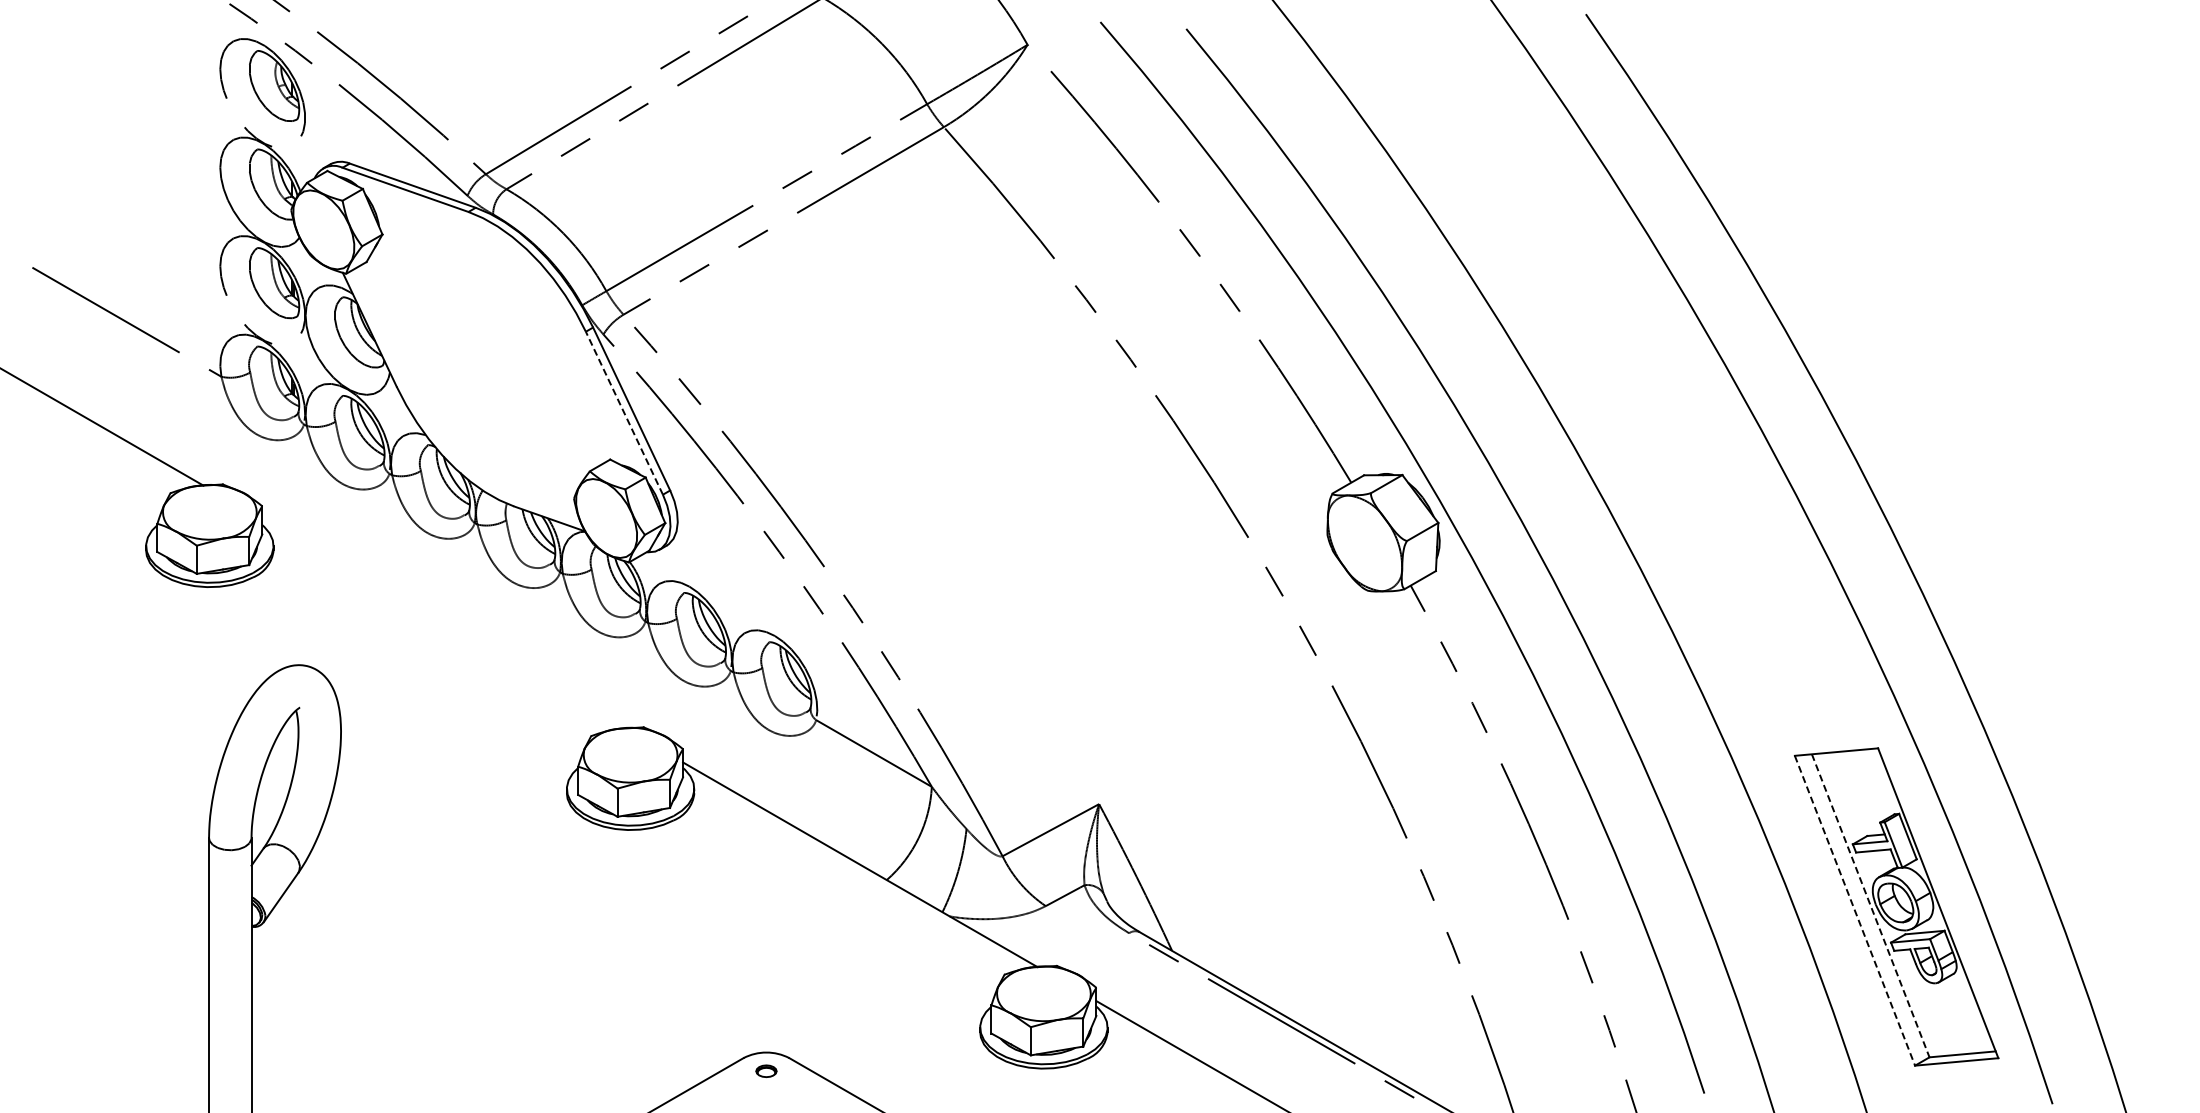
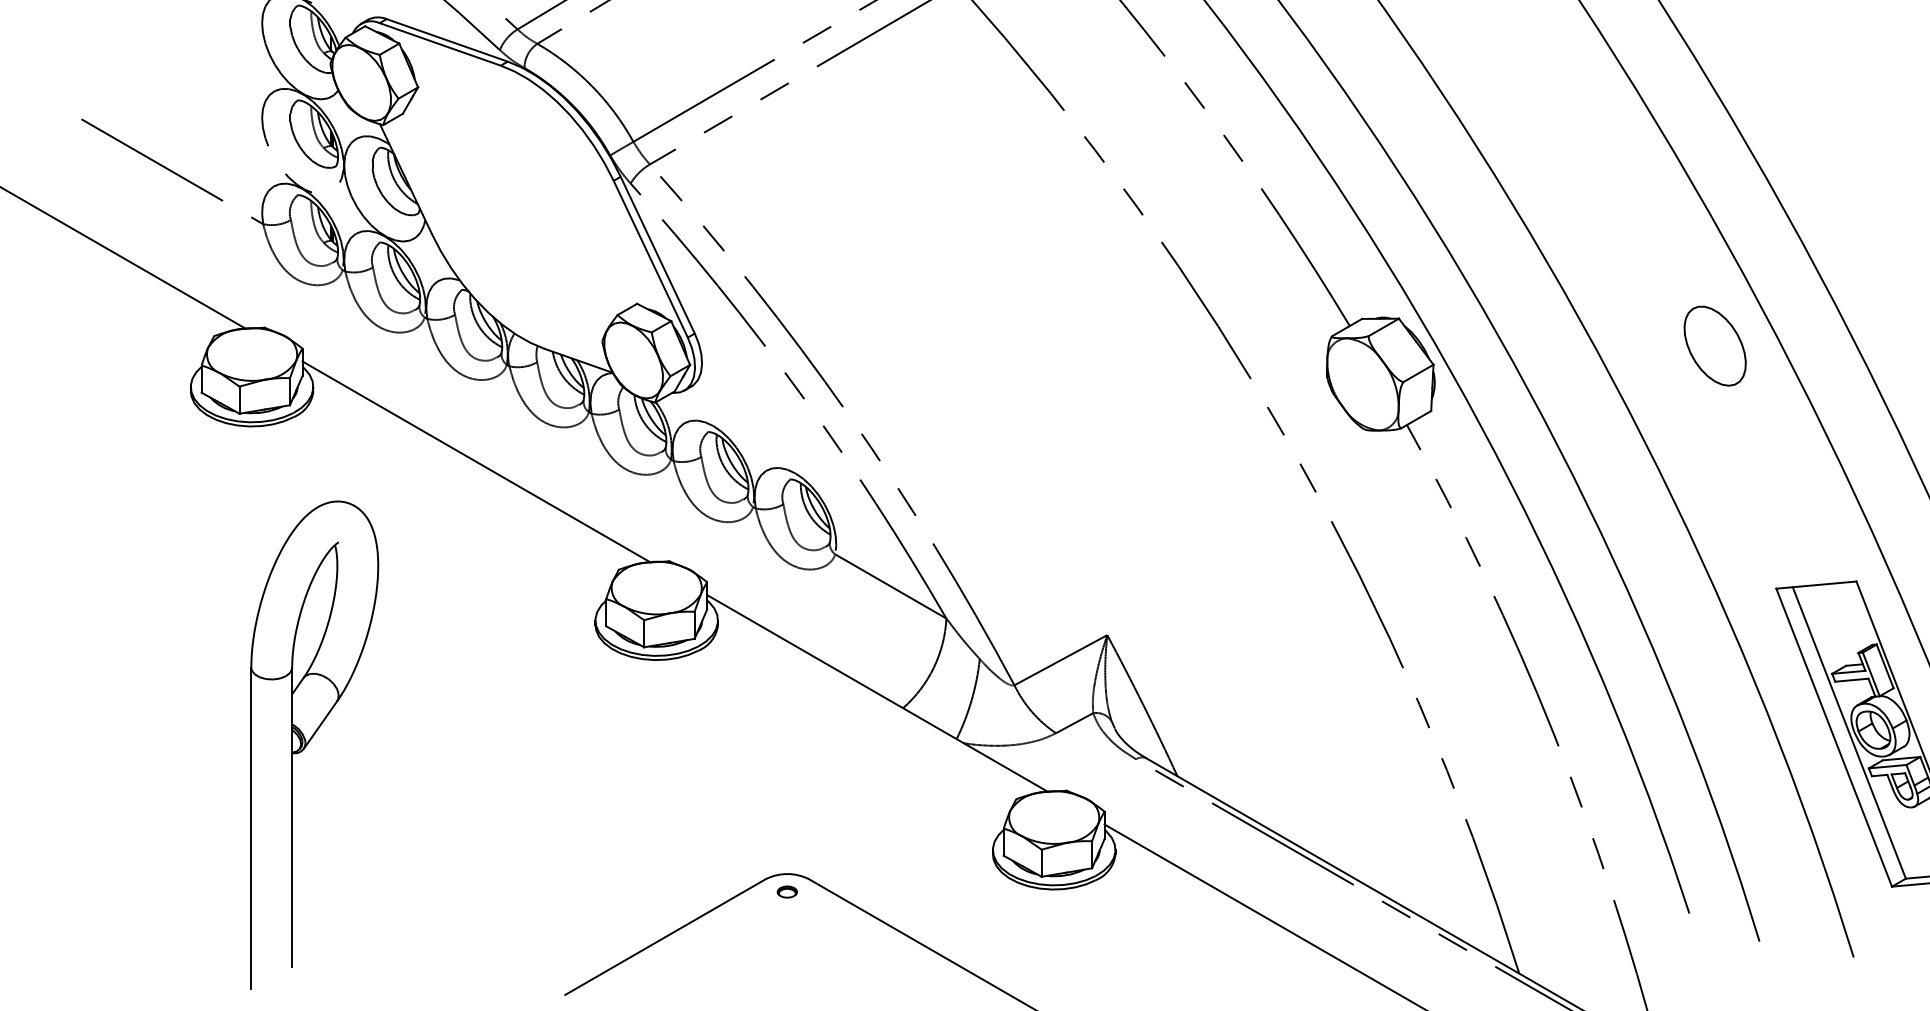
line: (624, 412) -> (650, 258), dashed -> solid
part: (1730, 503) -> (1714, 346), added
line: (443, 623) -> (476, 461), added
line: (1870, 905) -> (1849, 732), dashed -> solid
line: (1855, 911) -> (1834, 738), dashed -> solid

